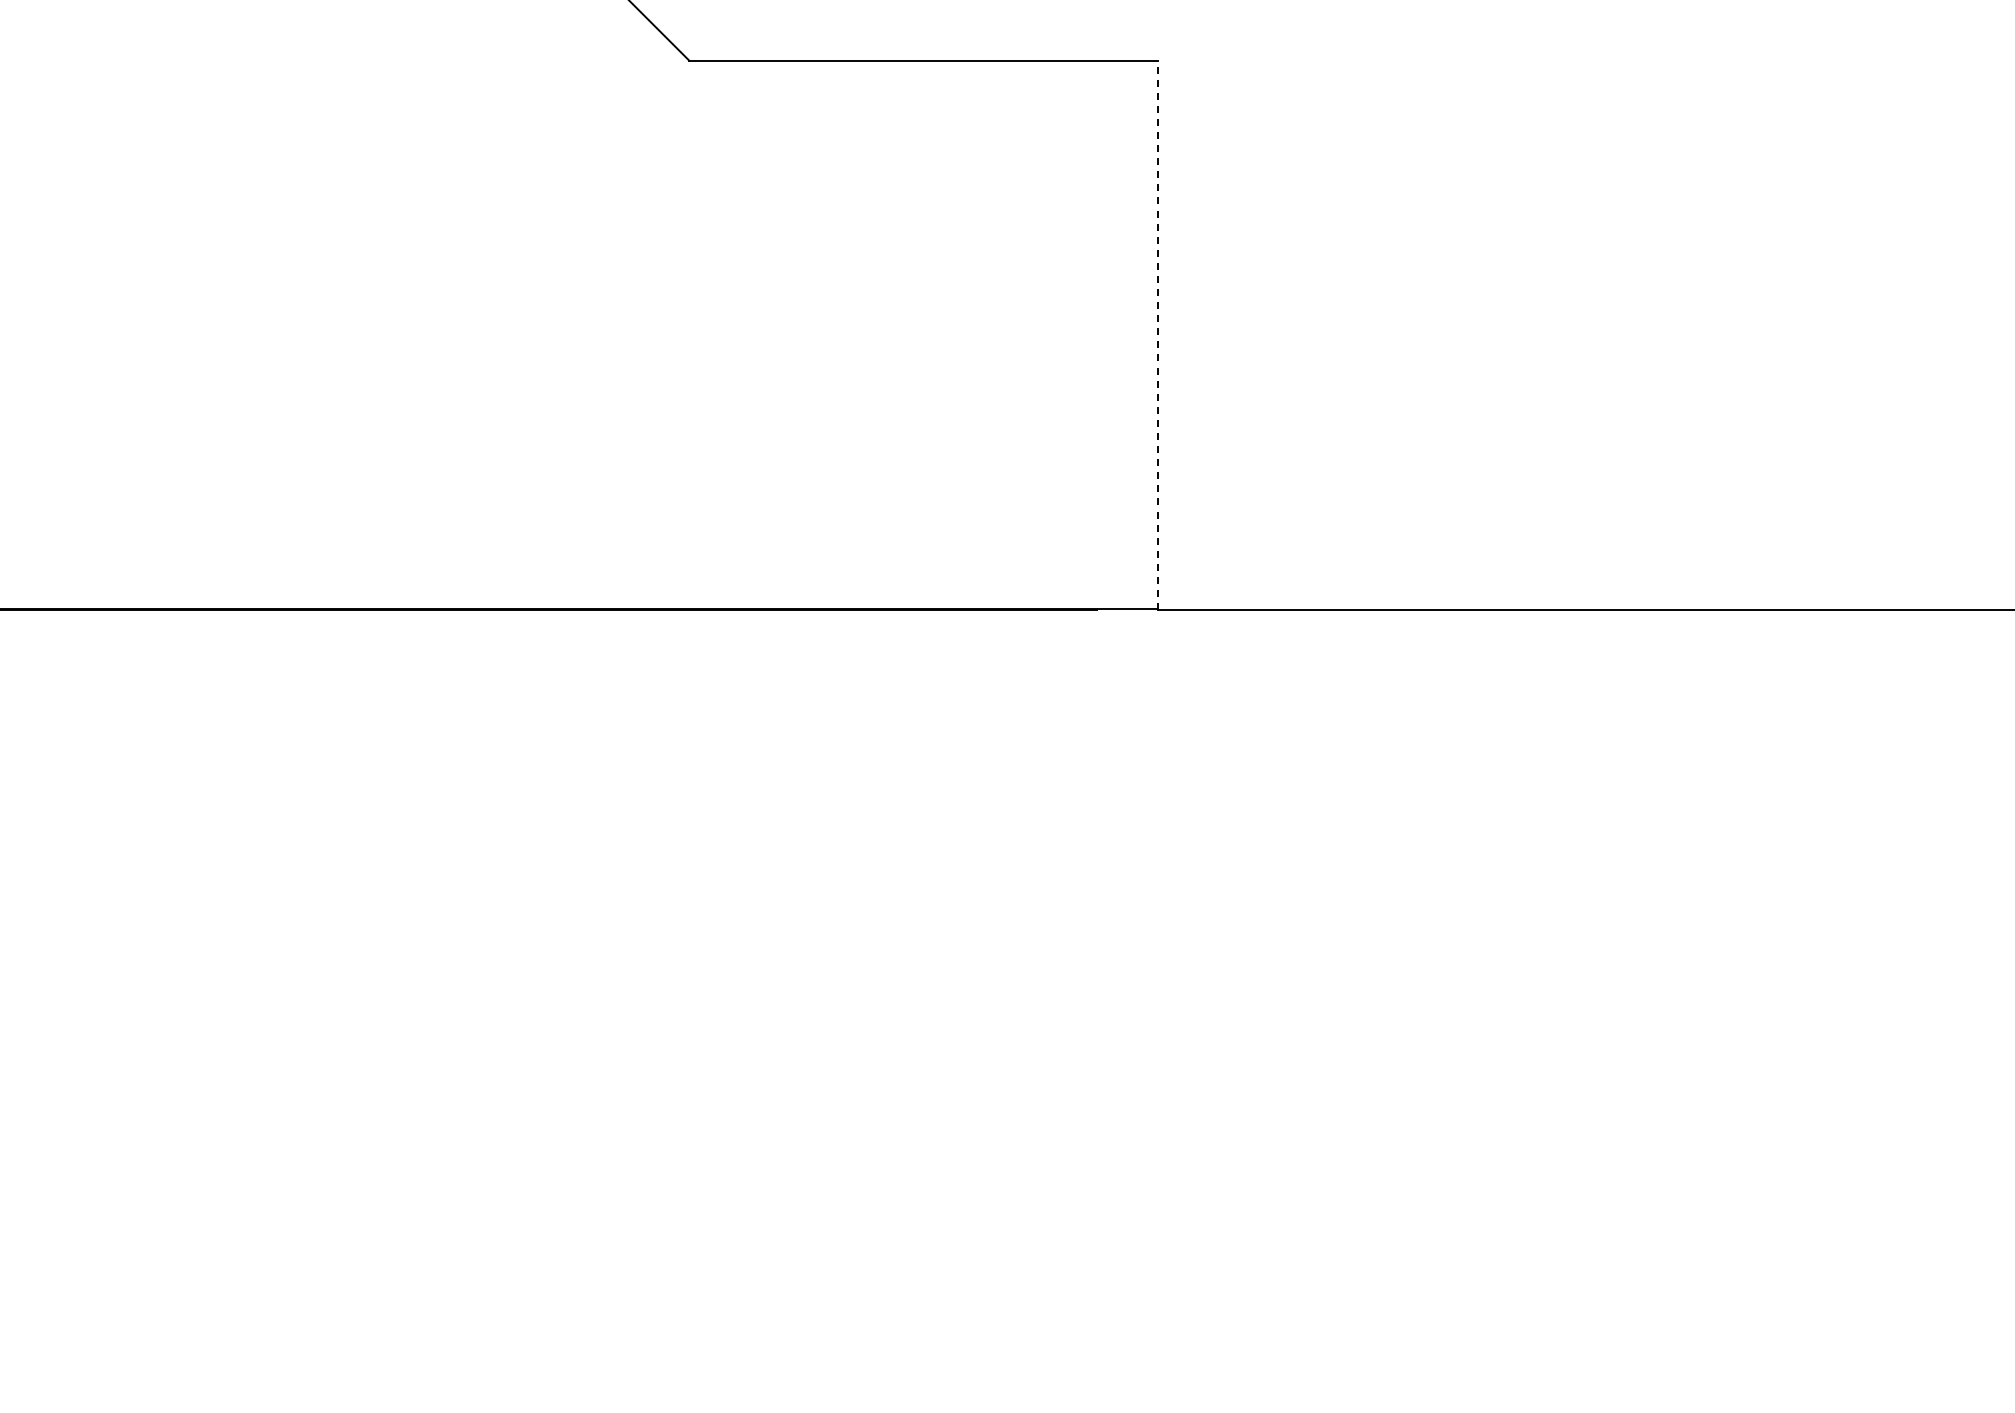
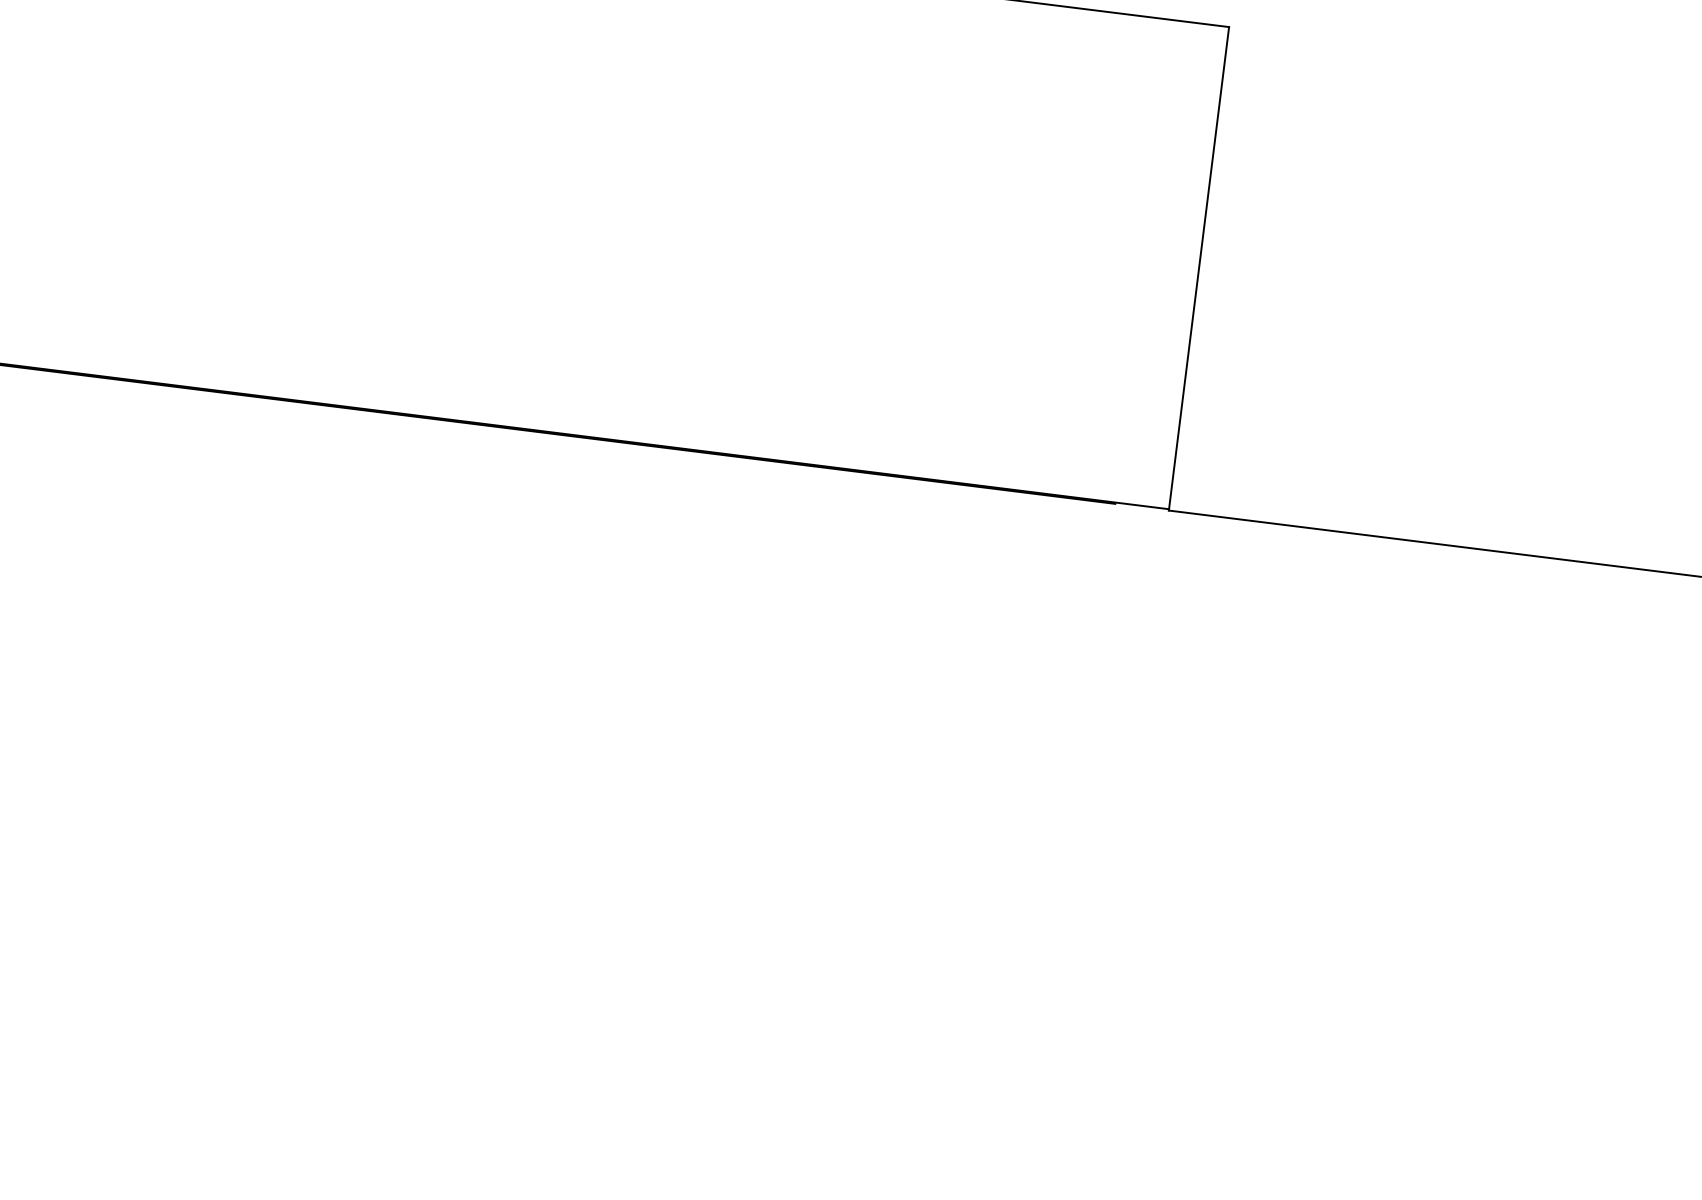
line: (1158, 335) -> (1199, 268), dashed -> solid

